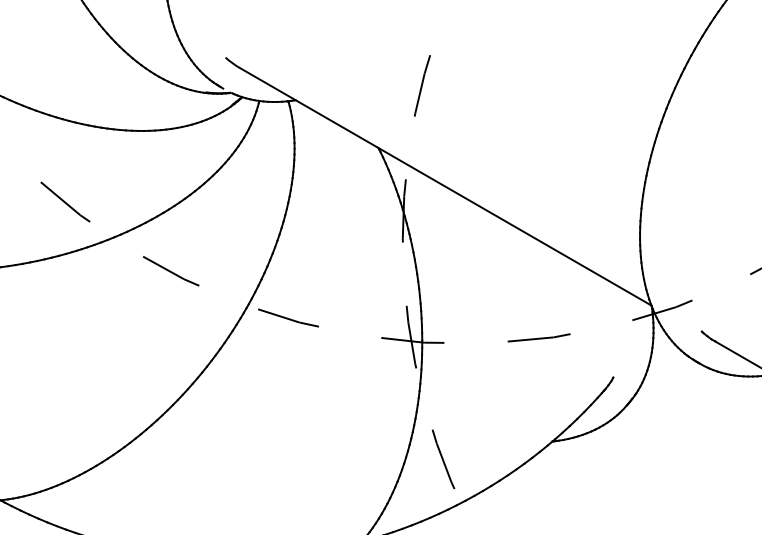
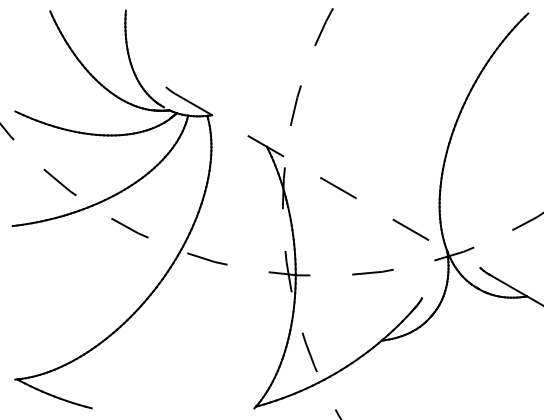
line: (446, 186) -> (311, 172), solid -> dashed

